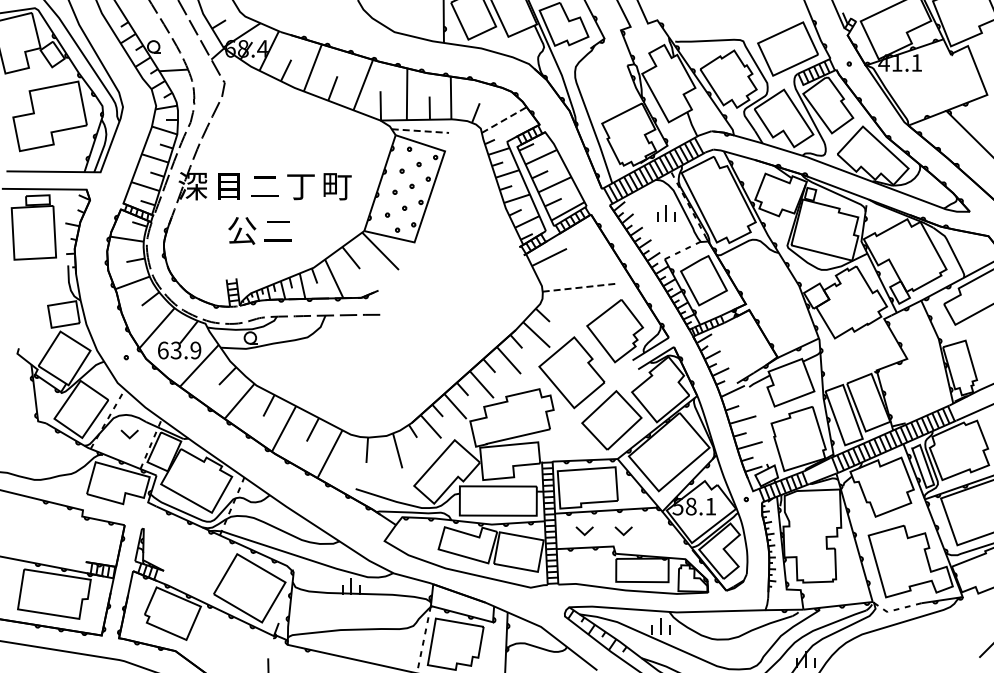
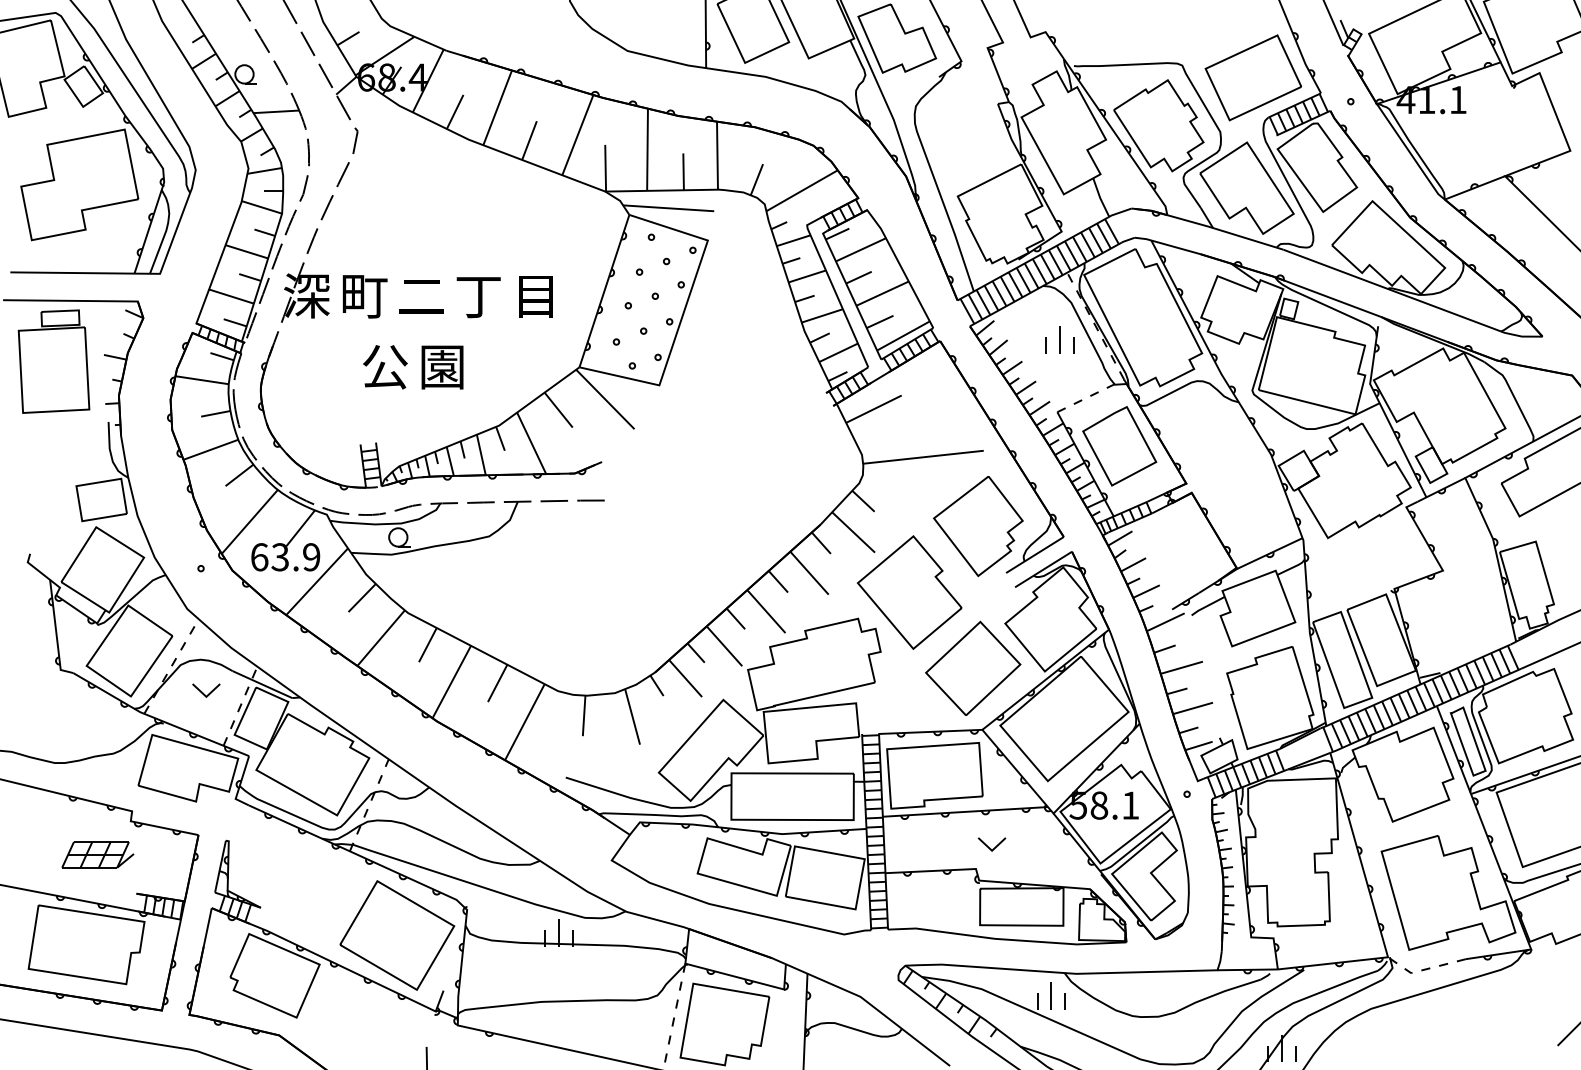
line: (504, 120) -> (802, 191), dashed -> solid
line: (420, 131) -> (668, 208), dashed -> solid
text: (229, 186) -> (365, 296), 目 -> 町
text: (337, 186) -> (536, 296), 町 -> 目
text: (277, 230) -> (441, 366), 二 -> 園
line: (581, 287) -> (924, 457), dashed -> solid
part: (584, 531) -> (929, 845), removed
part: (61, 537) -> (97, 854), added

